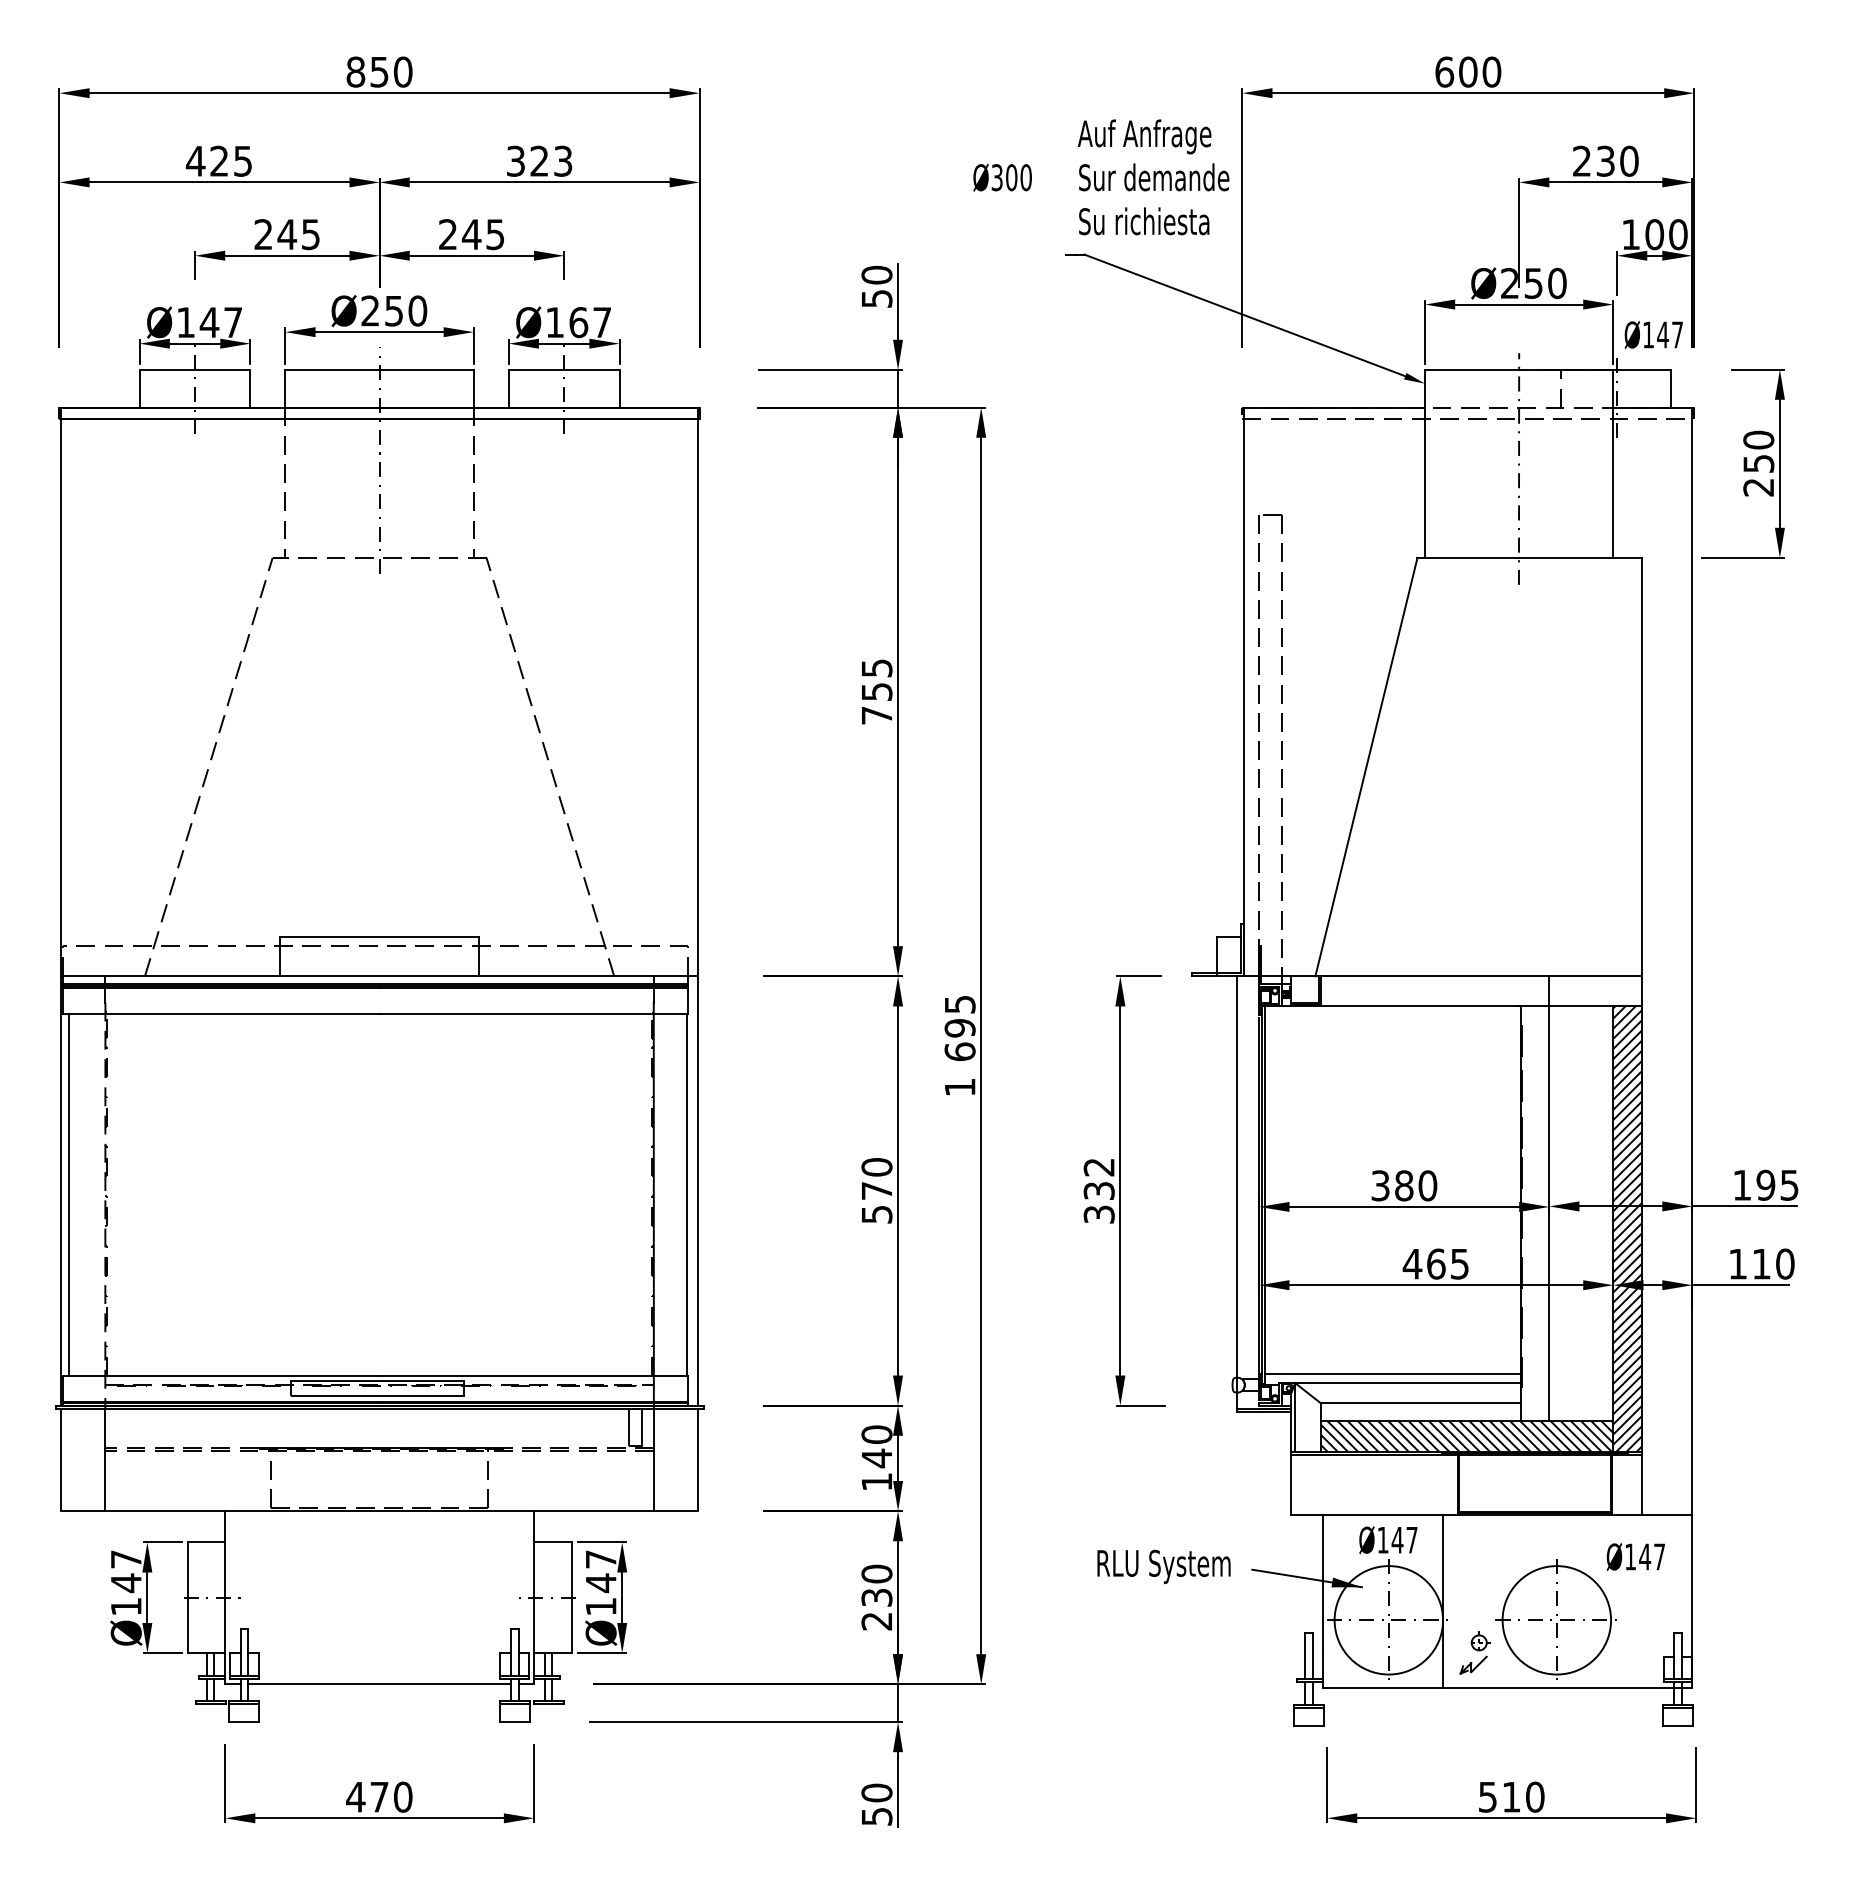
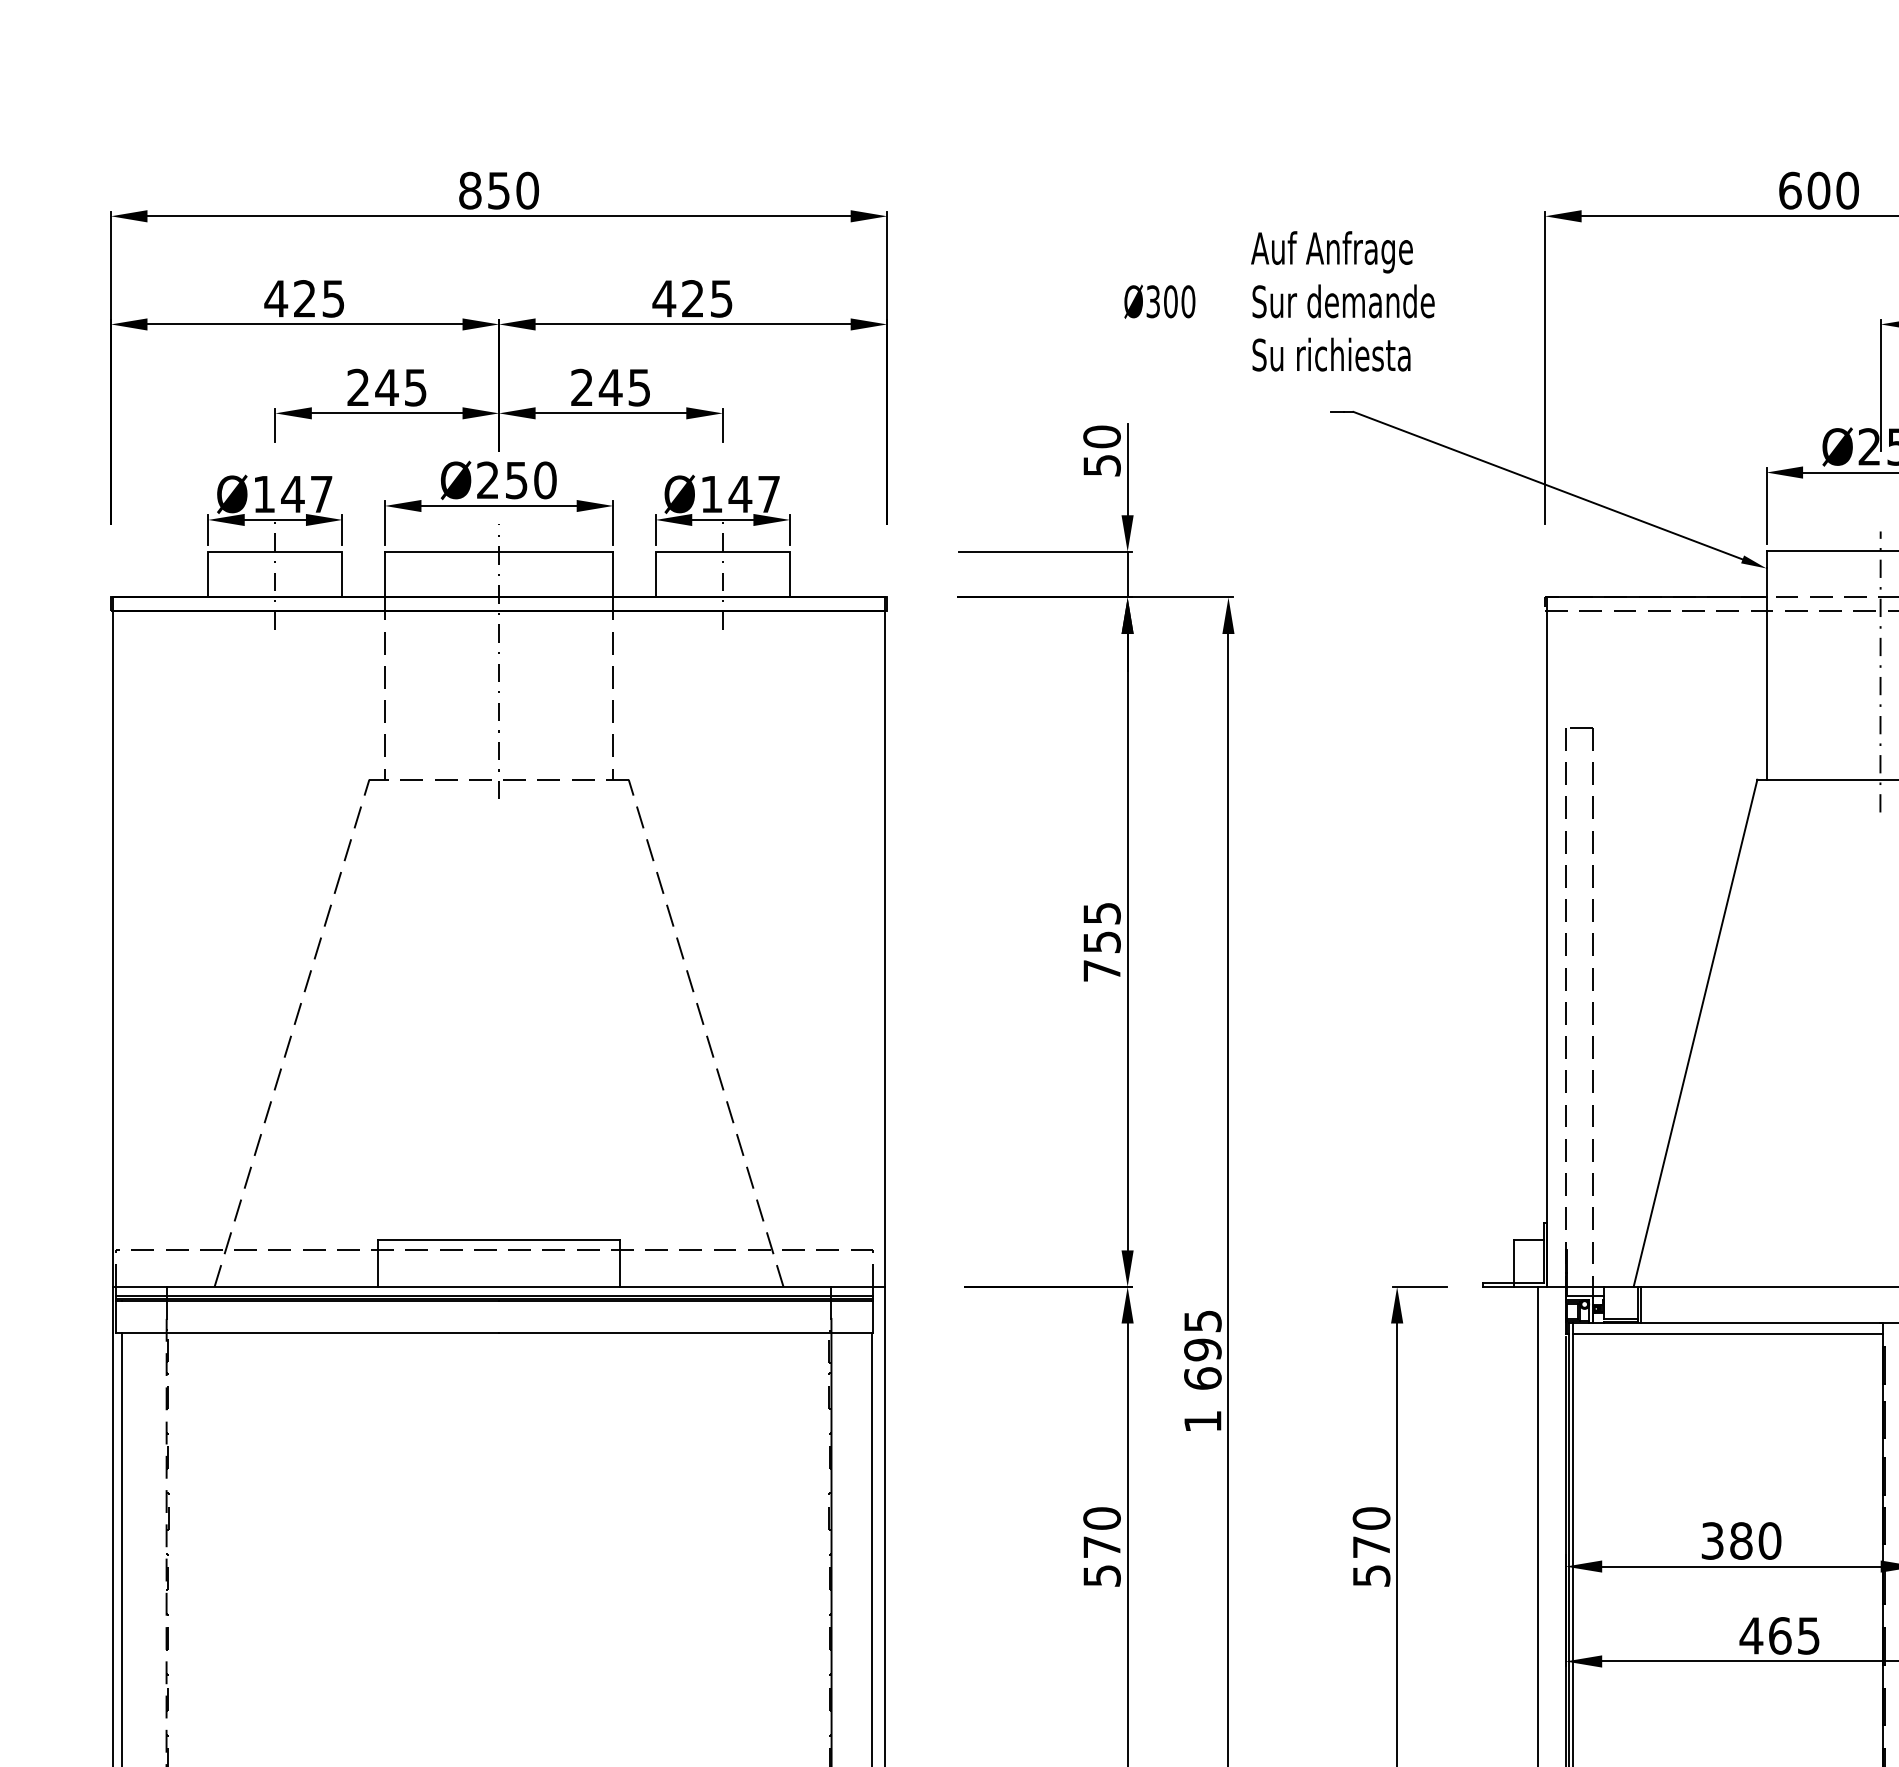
text: (539, 160) -> (692, 297), 323 -> 425
text: (1101, 177) -> (1279, 301), moved
text: (578, 322) -> (740, 494), Ø167 -> Ø147
line: (1392, 1015) -> (1727, 1334), added
text: (1098, 1190) -> (1370, 1546), 332 -> 570

